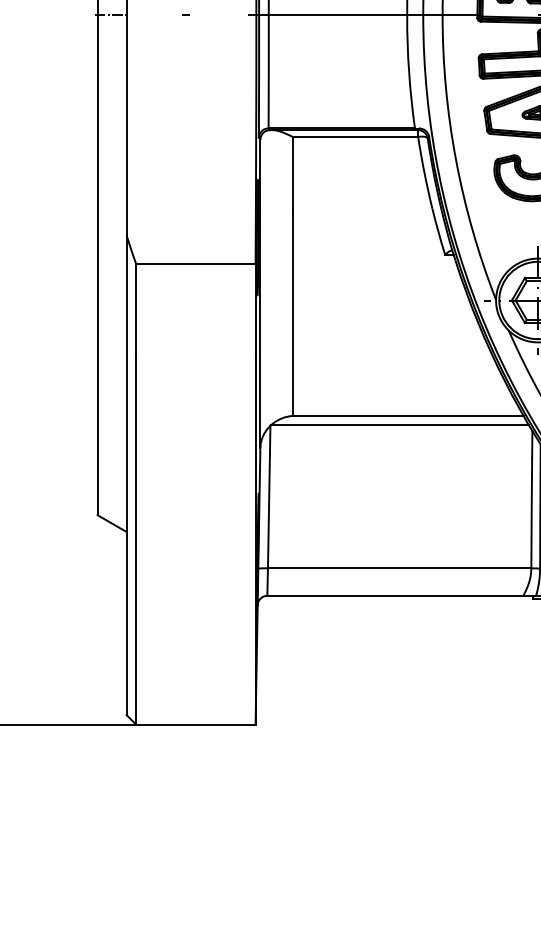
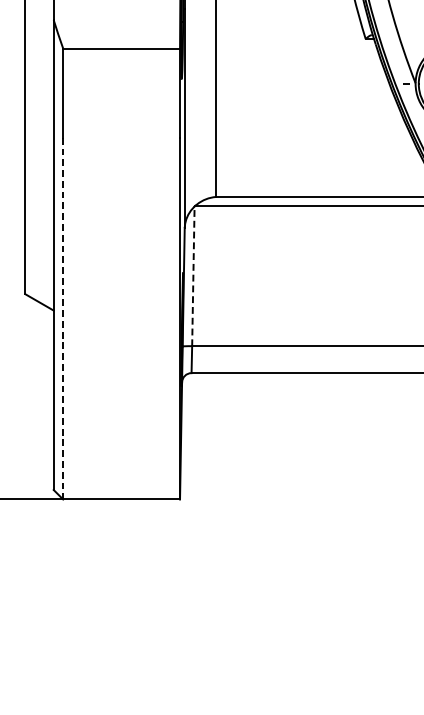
line: (269, 496) -> (193, 275), solid -> dashed
line: (136, 540) -> (63, 318), solid -> dashed

